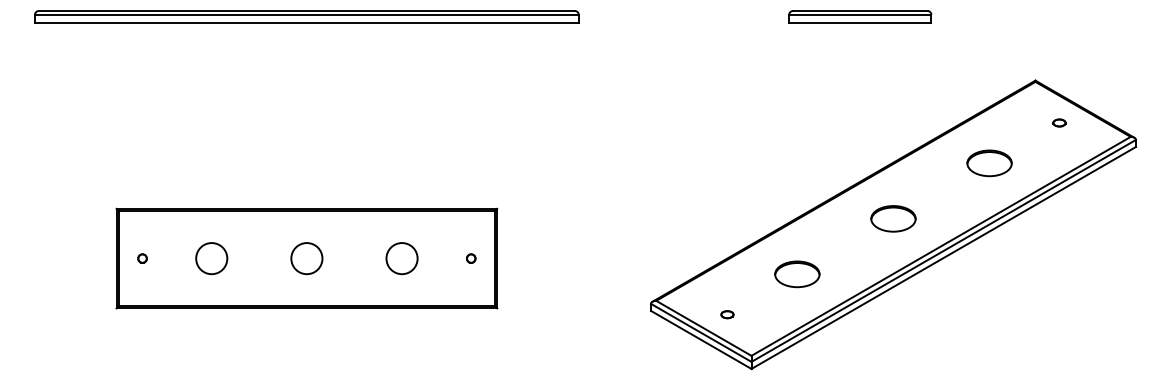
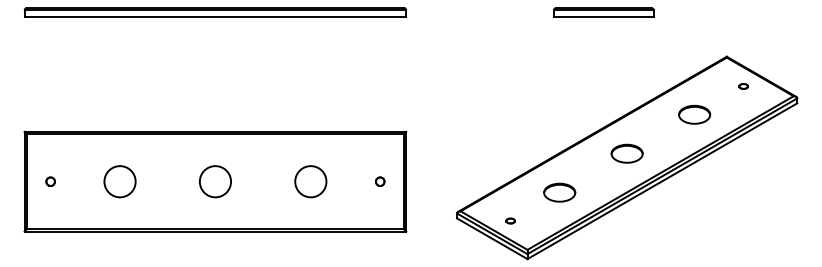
part: (306, 258) -> (215, 181), size x1.43

